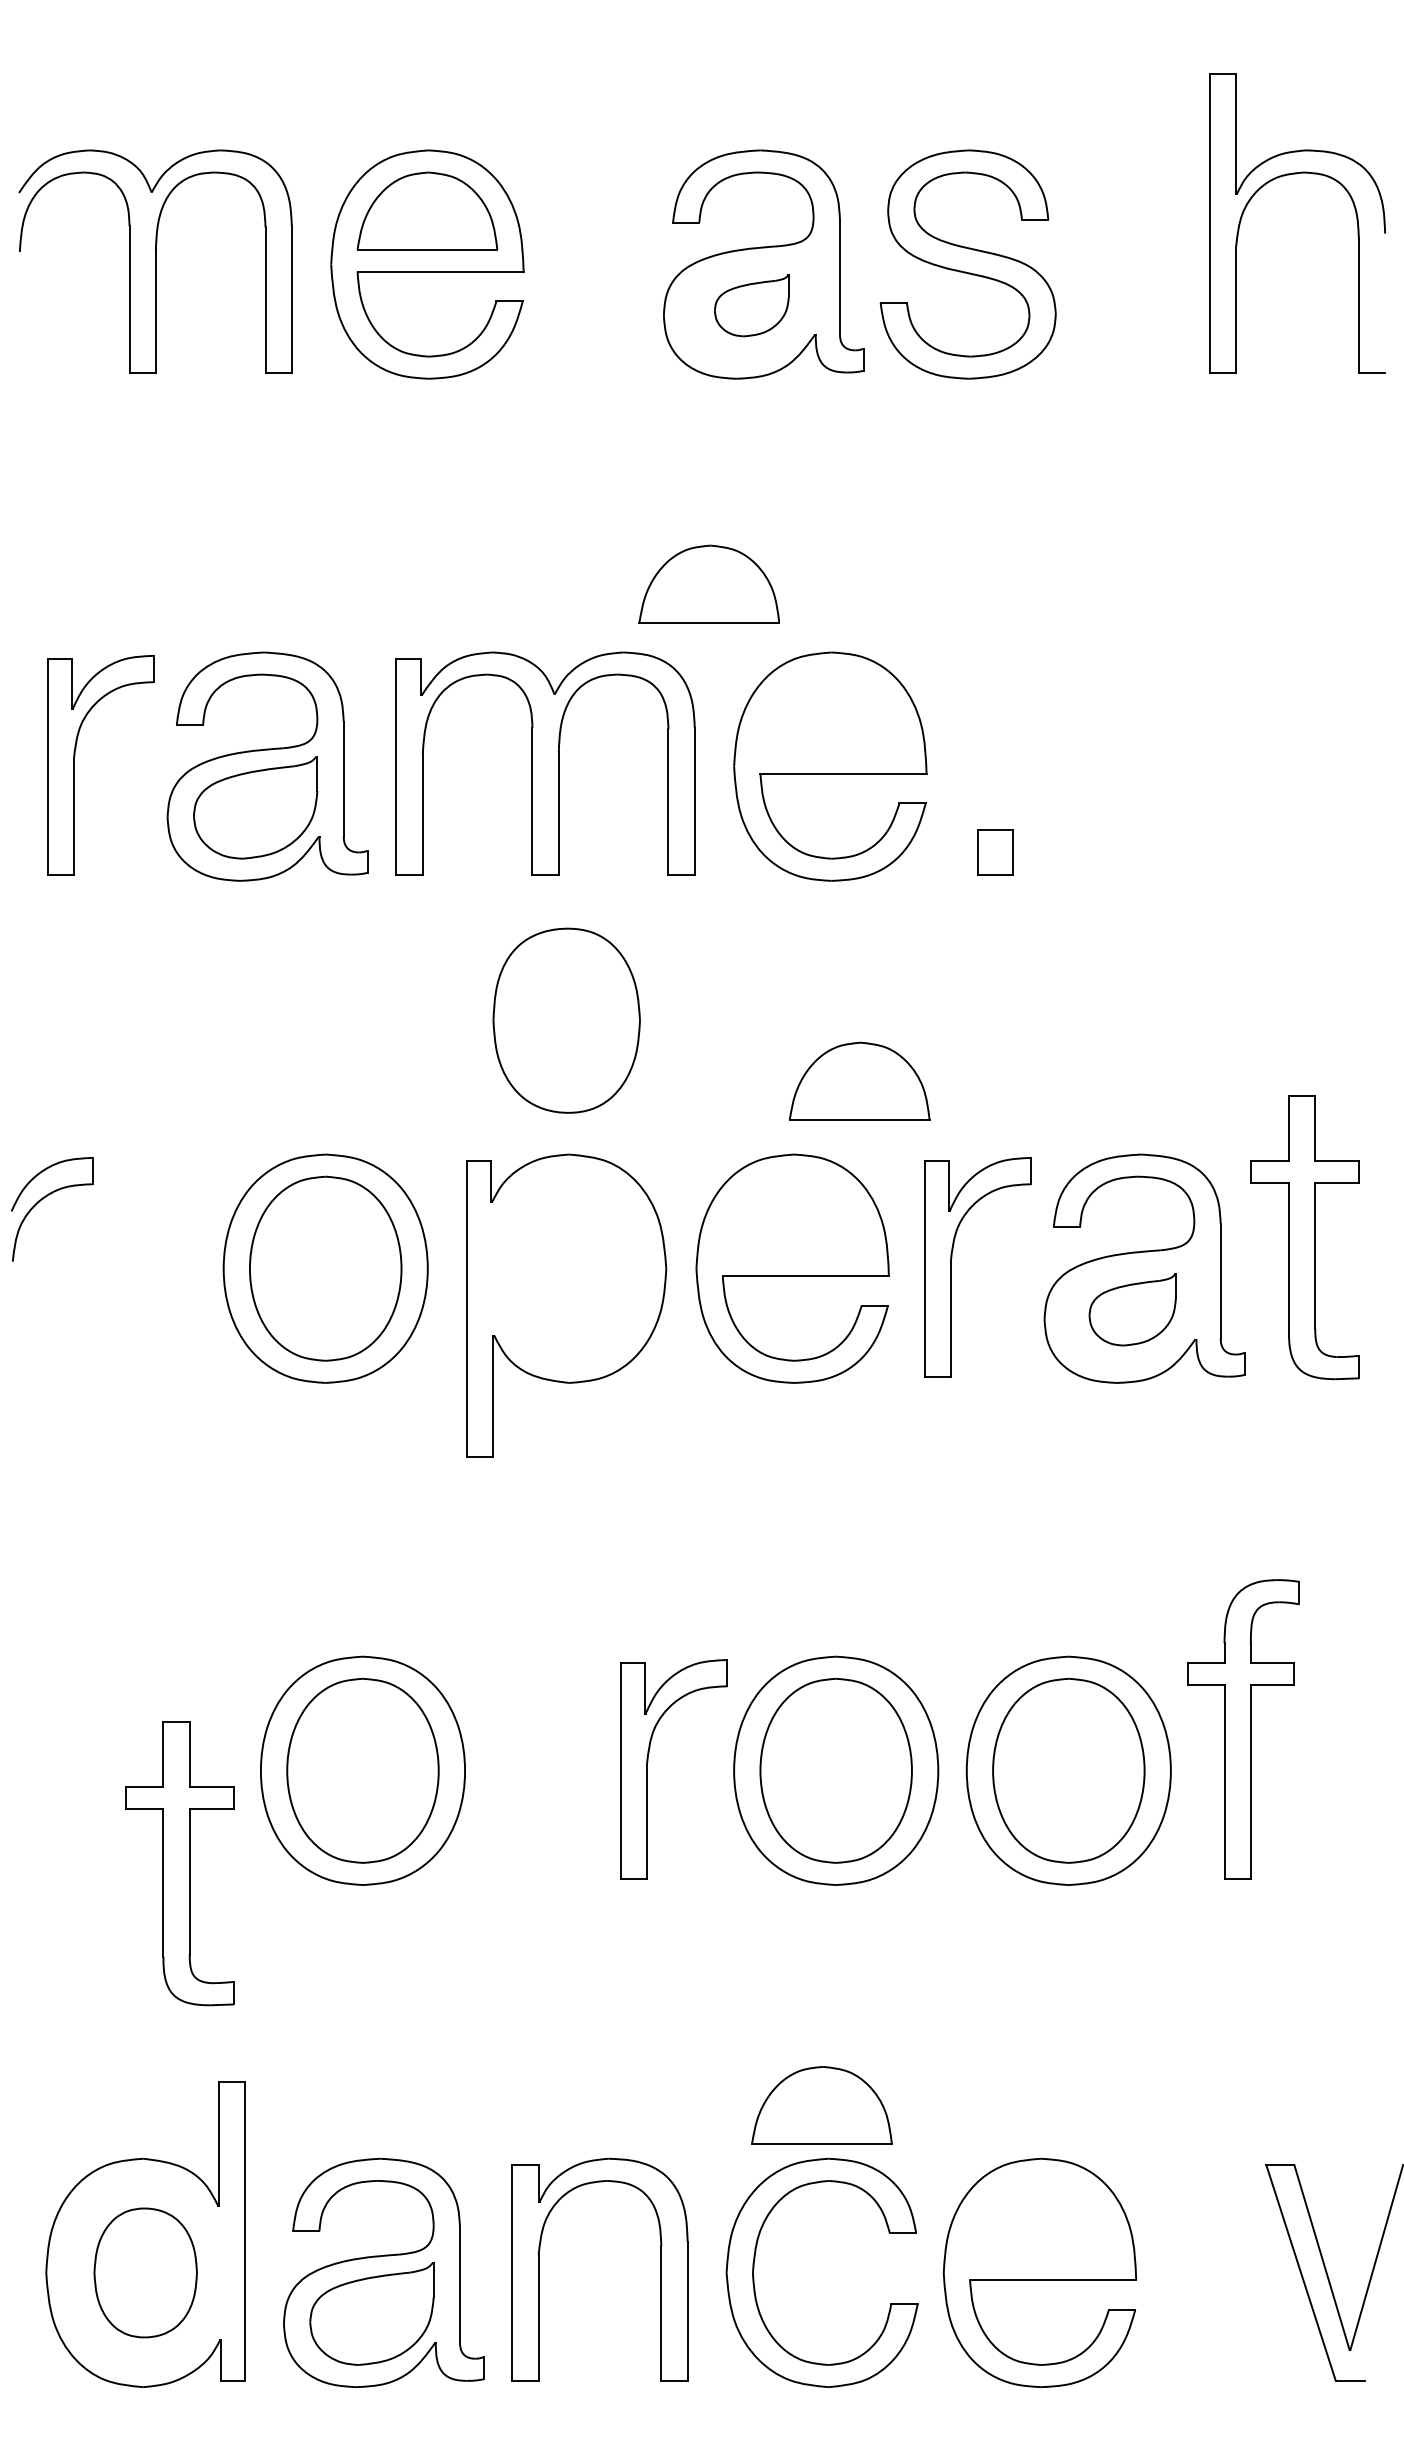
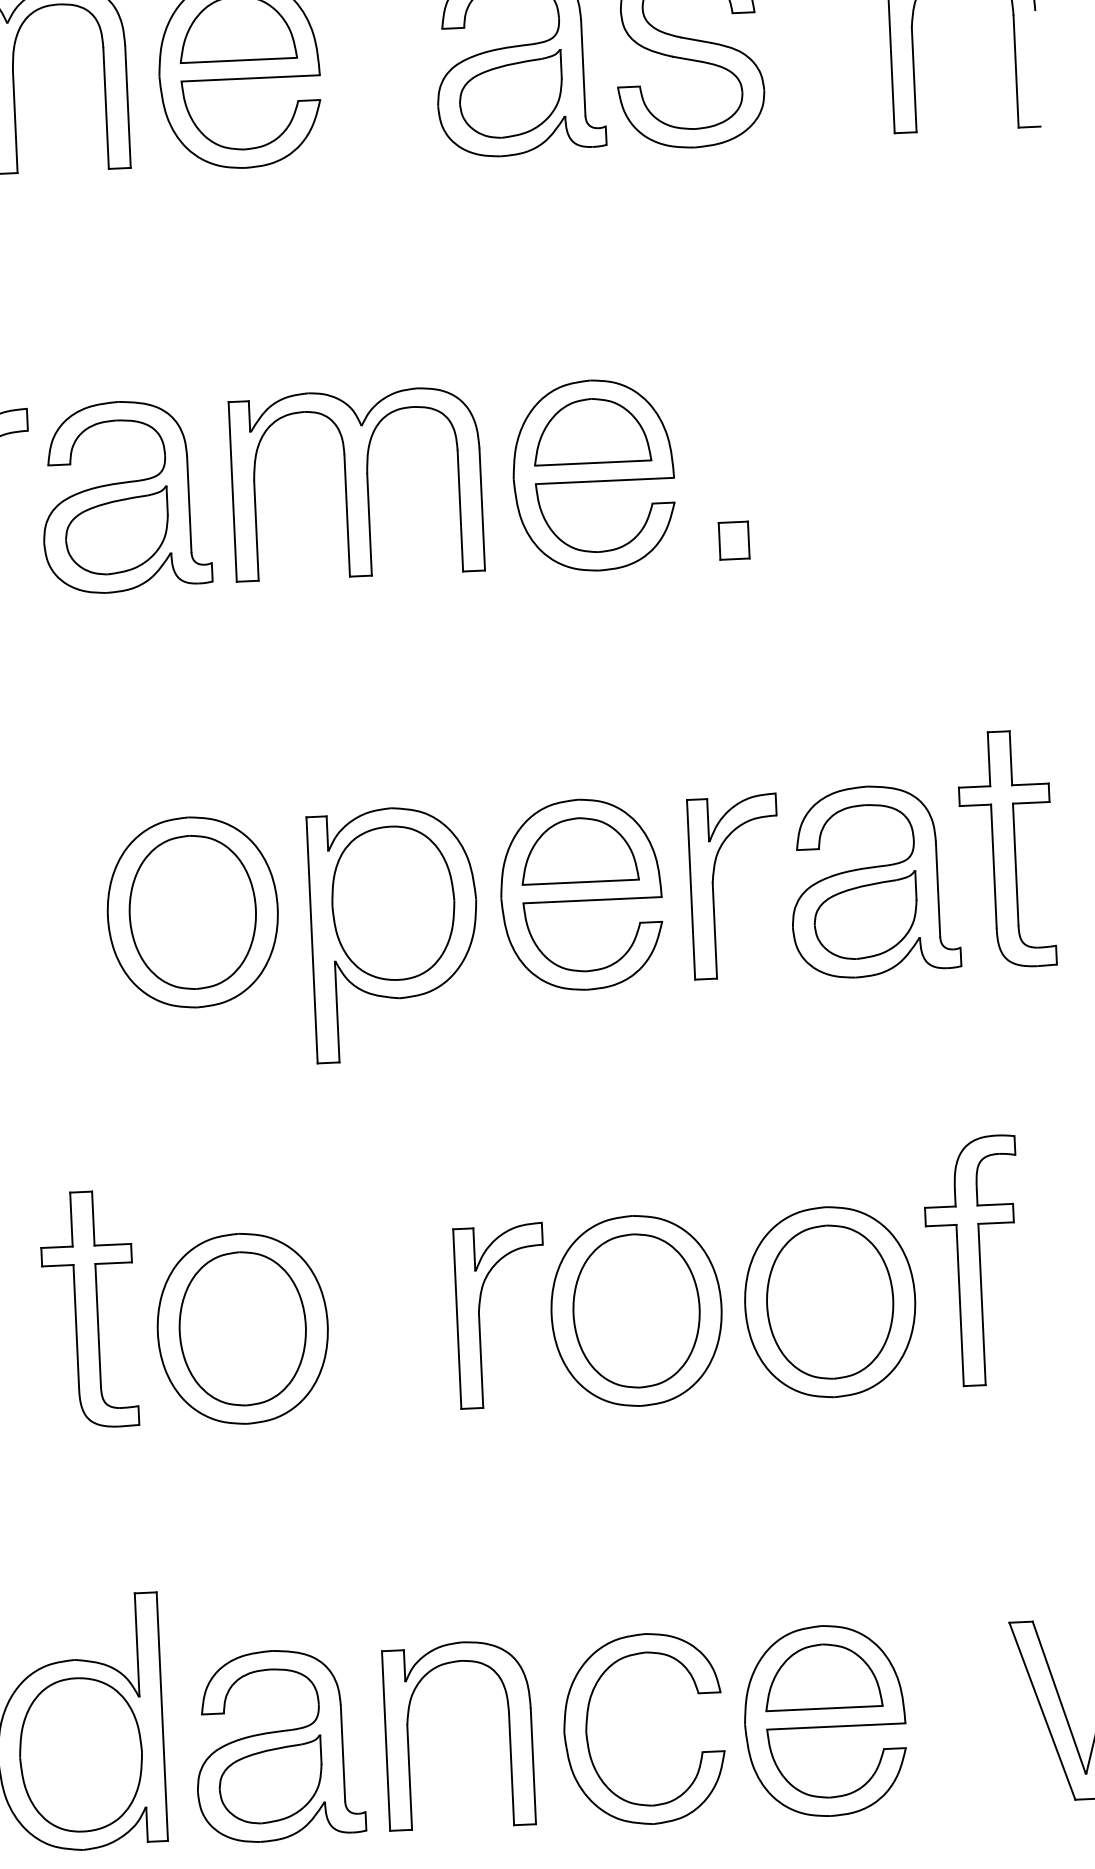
part: (751, 305) -> (510, 94), size x1.67
part: (708, 583) -> (591, 430), moved
part: (566, 1020) -> (393, 903), moved
part: (859, 1080) -> (579, 849), moved
part: (1132, 1309) -> (865, 915), size x1.43
part: (179, 1863) -> (88, 1309), moved
part: (821, 2105) -> (822, 1676), moved
part: (145, 2272) -> (80, 1754), size x1.43

